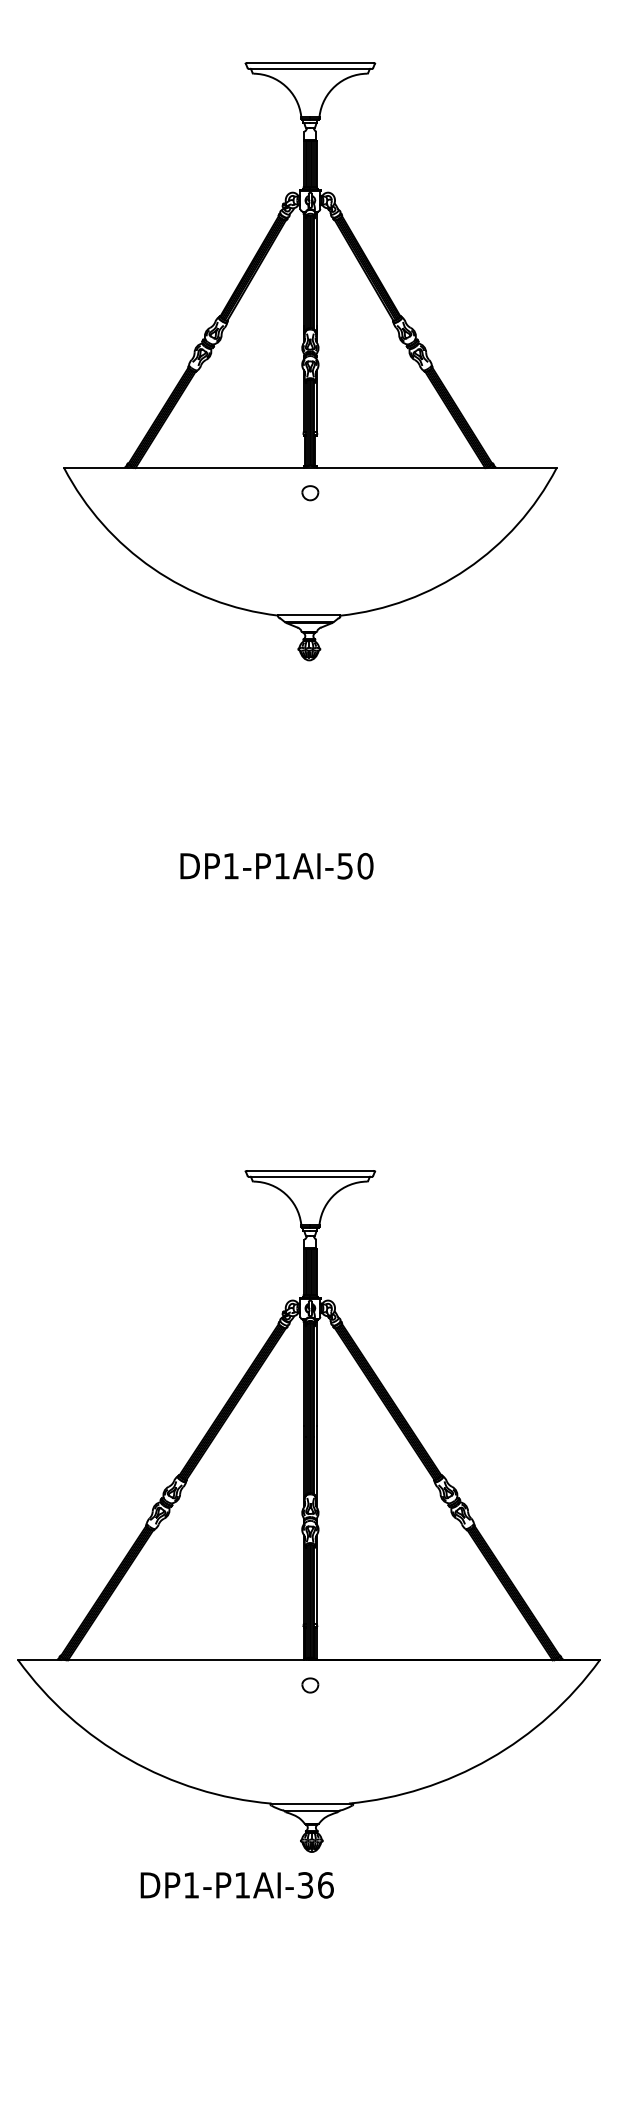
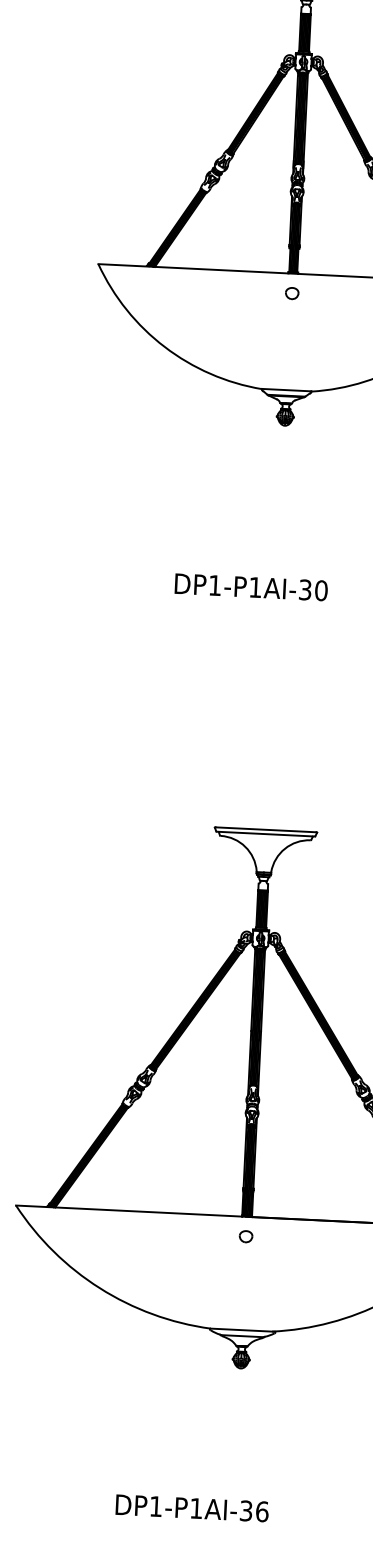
text: (345, 865) -> (305, 589), DP1-P1AI-50 -> DP1-P1AI-30
text: (236, 1885) -> (191, 1508), moved

